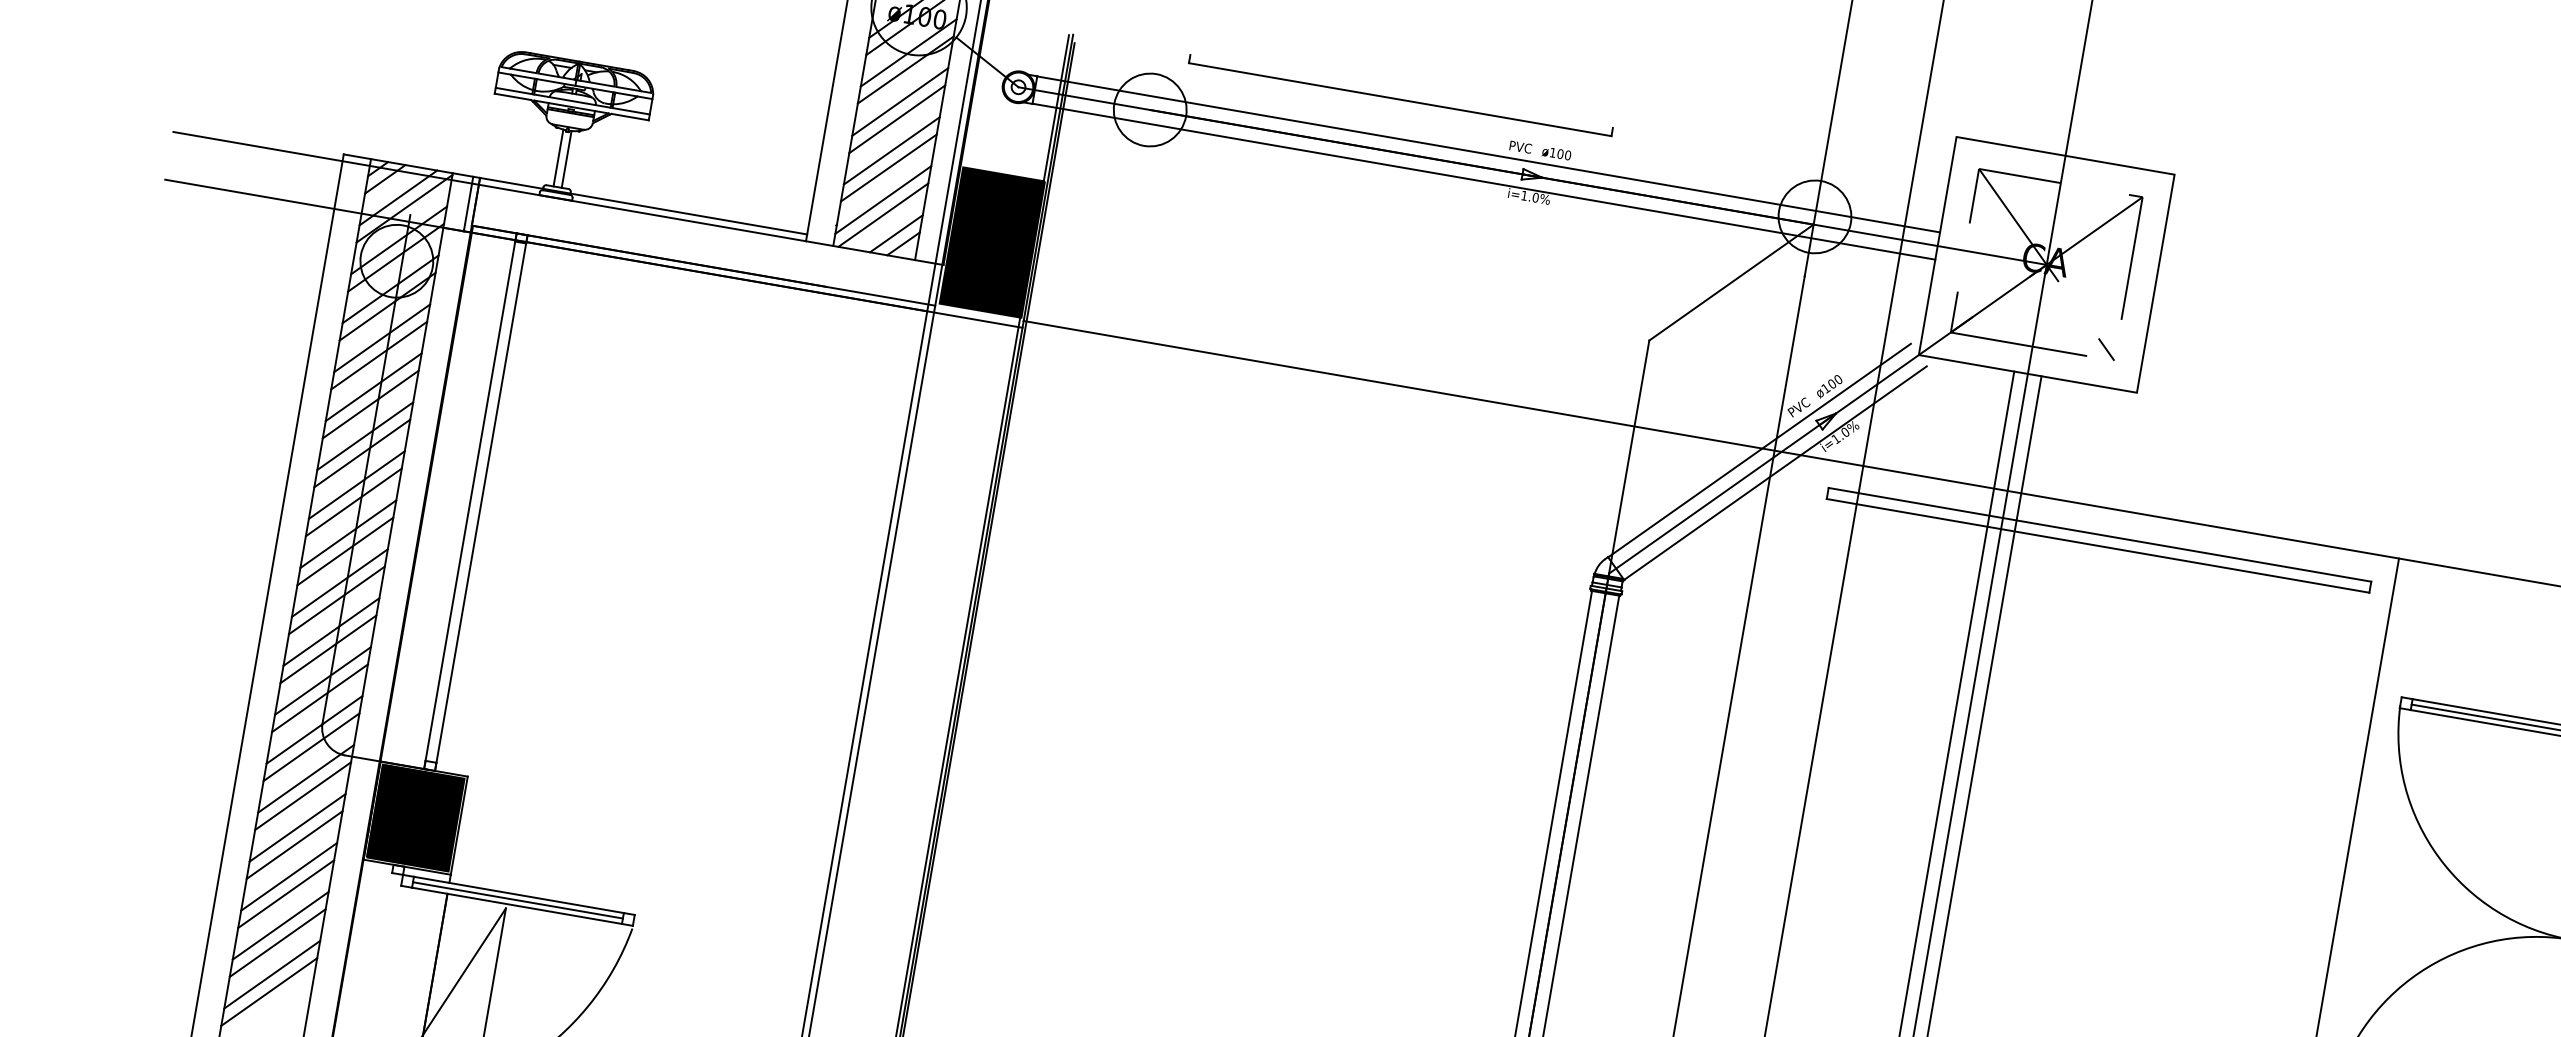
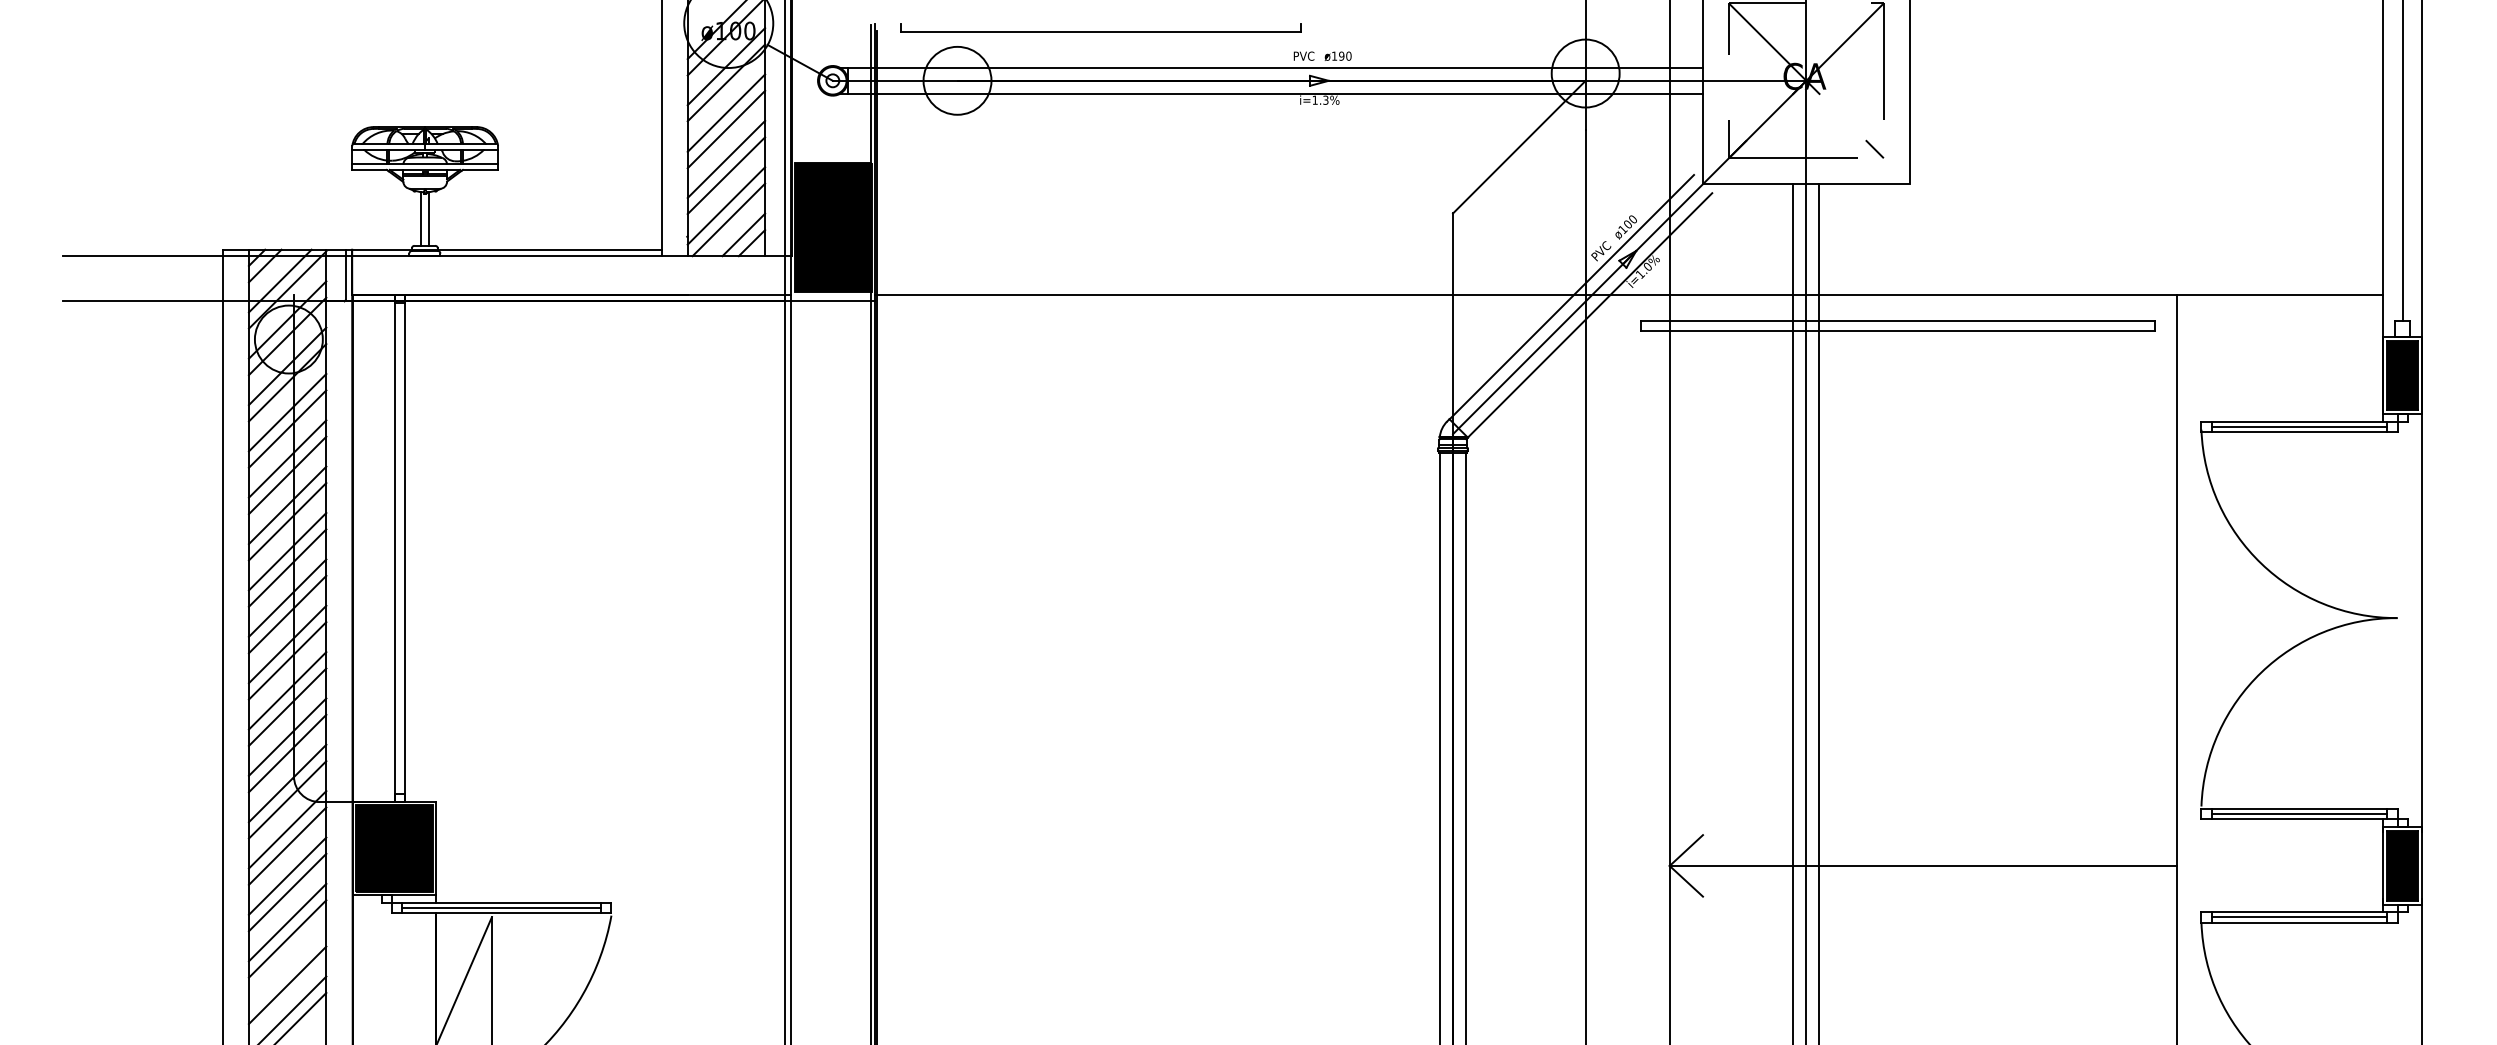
part: (1400, 95) -> (1100, 27), moved
text: (1560, 153) -> (1341, 55), ø100 -> ø190
text: (1535, 196) -> (1325, 99), i=1.0% -> i=1.3%
line: (280, 925) -> (287, 968), removed

